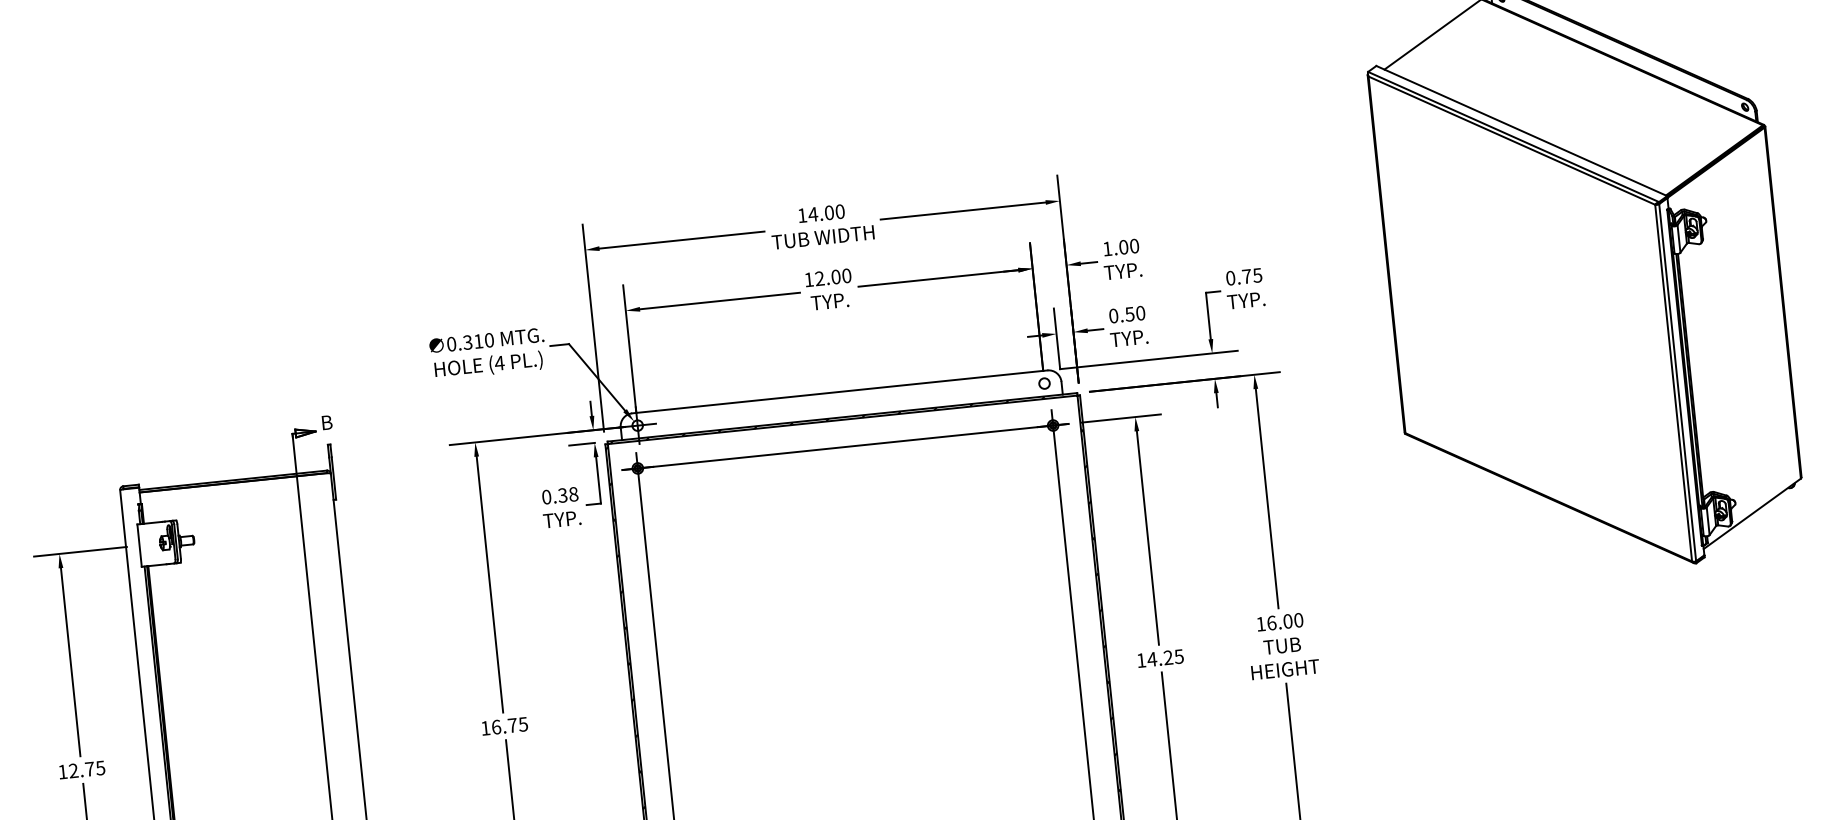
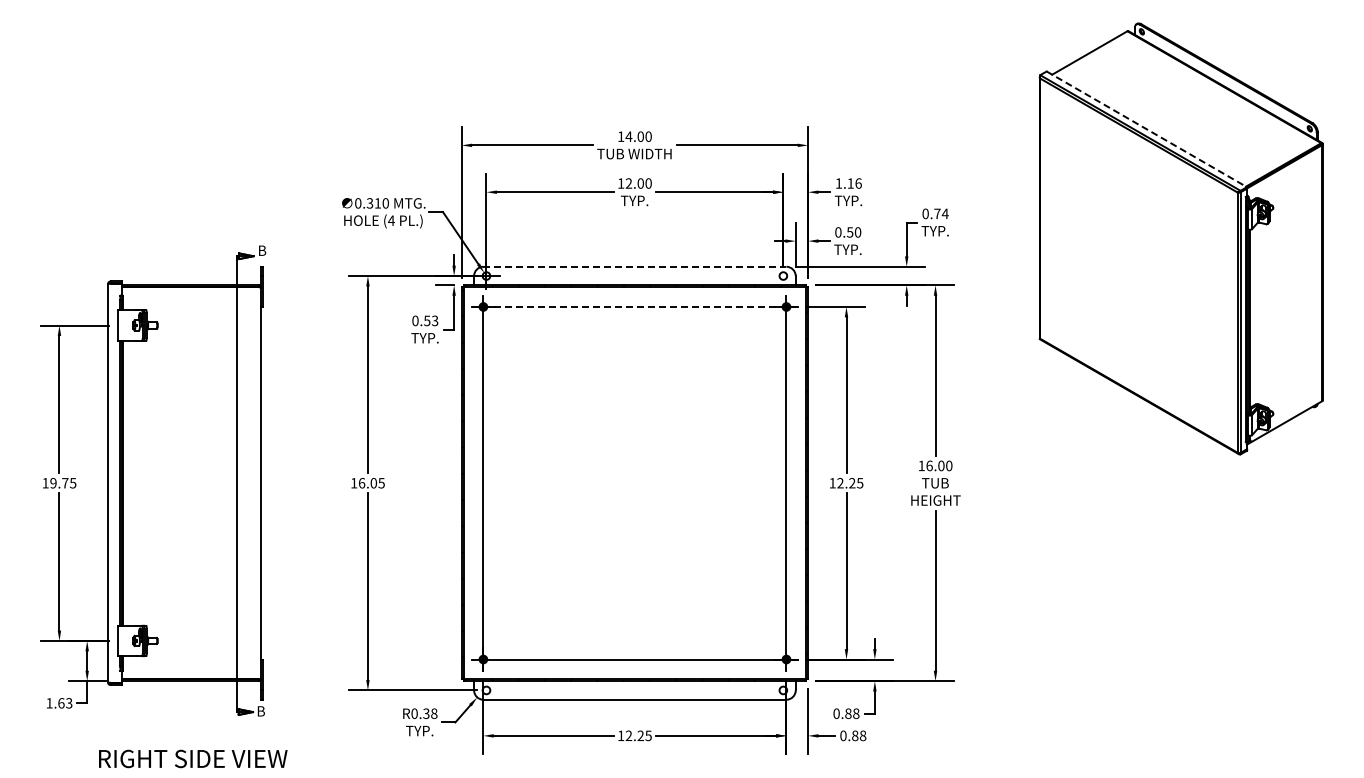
line: (1521, 131) -> (1146, 129), solid -> dashed
text: (1128, 246) -> (854, 183), 1.00 -> 1.16
text: (1256, 275) -> (944, 213), 0.75 -> 0.74
line: (839, 391) -> (634, 266), solid -> dashed
line: (844, 446) -> (634, 306), solid -> dashed
text: (568, 494) -> (431, 320), 0.38 -> 0.53
text: (1152, 659) -> (840, 483), 14.25 -> 12.25
text: (512, 725) -> (373, 483), 16.75 -> 16.05
text: (73, 771) -> (53, 483), 12.75 -> 19.75

